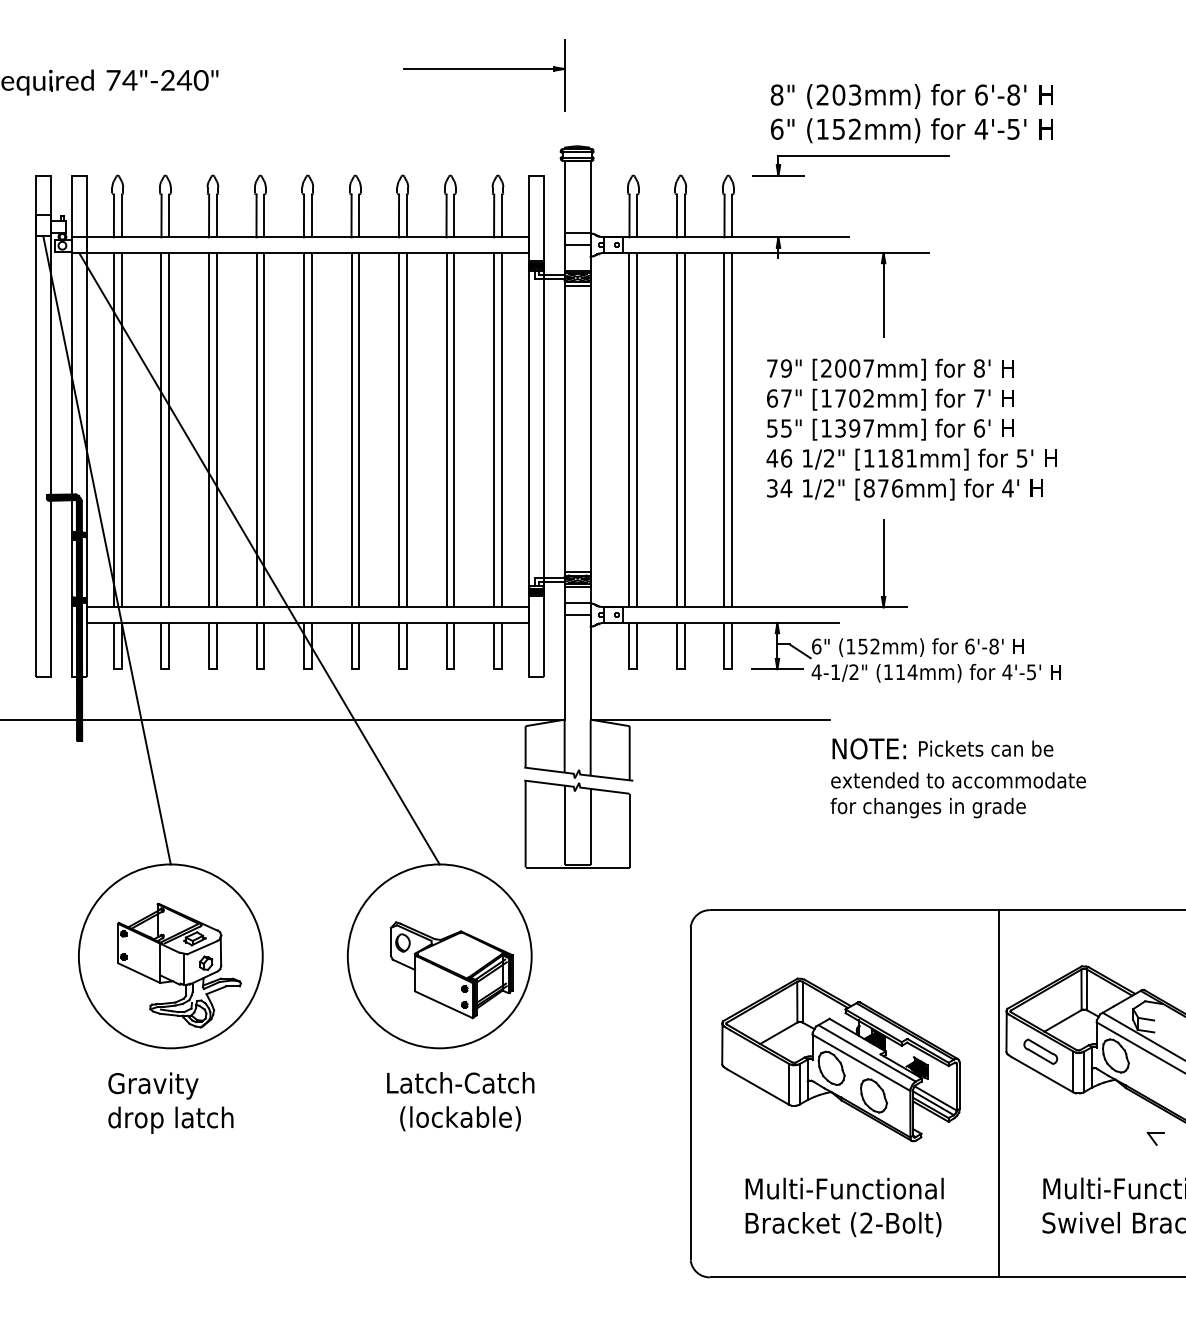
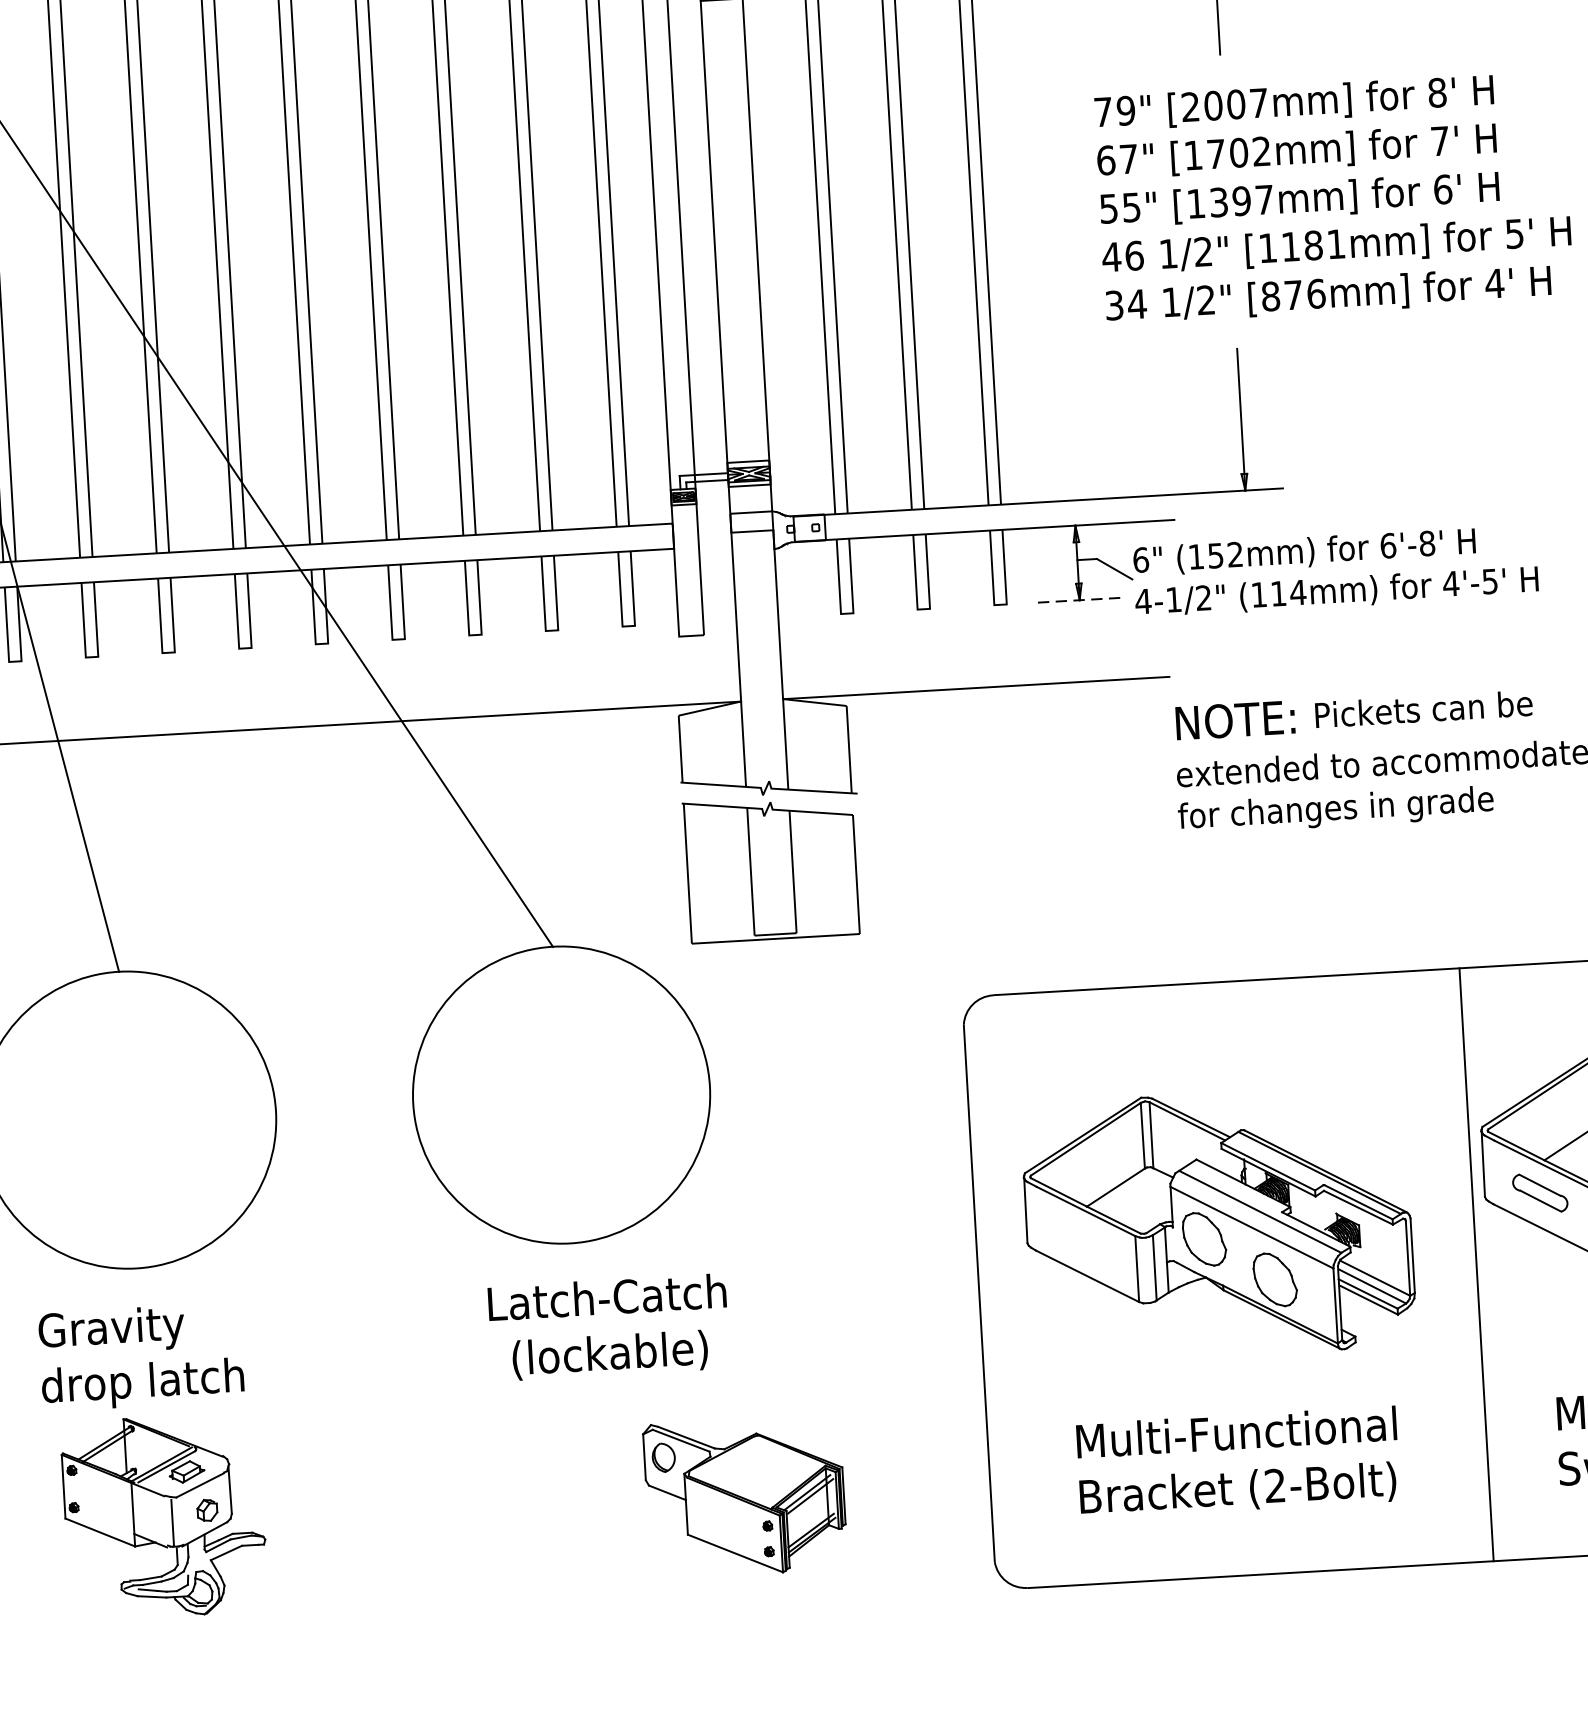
text: (911, 429) -> (1333, 197), moved
line: (777, 669) -> (1079, 600), solid -> dashed
part: (179, 965) -> (164, 1516), moved
part: (451, 970) -> (744, 1497), moved

